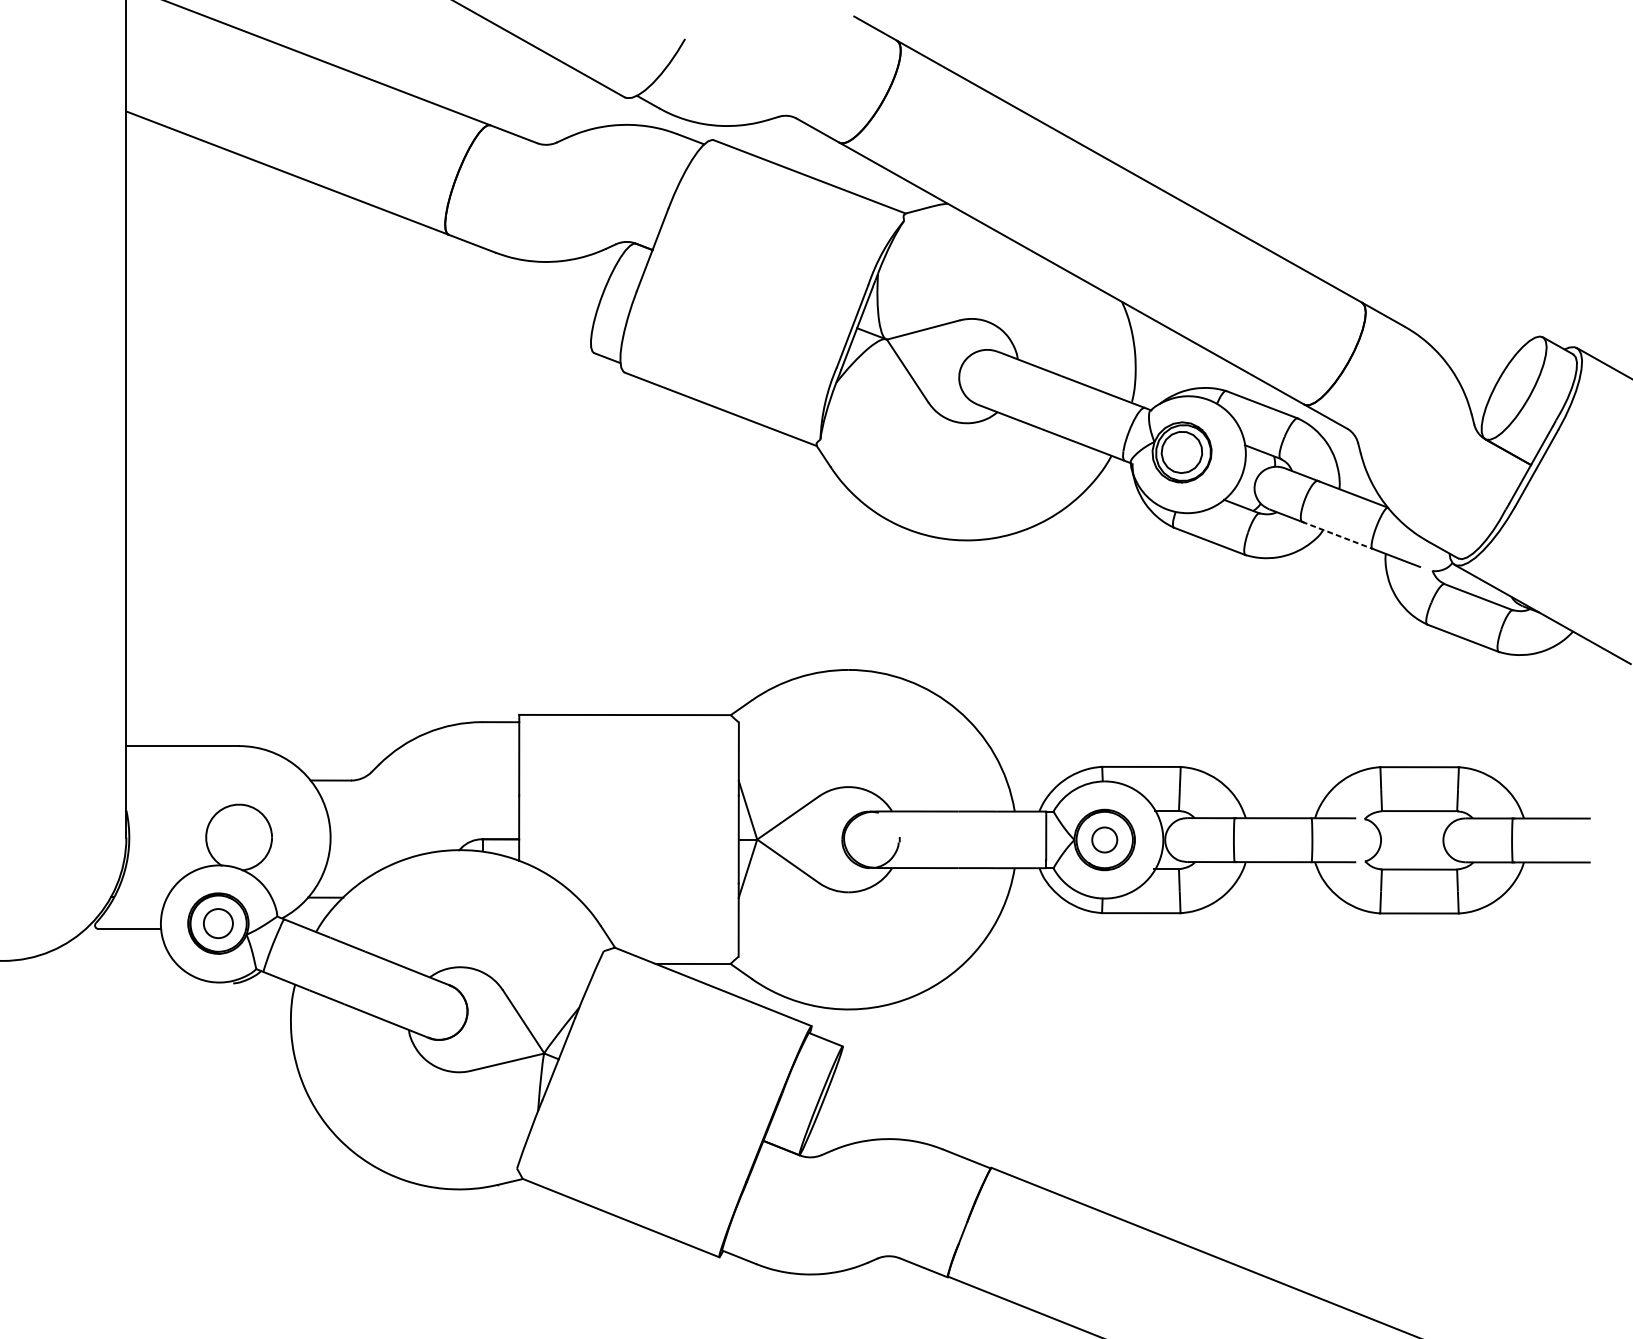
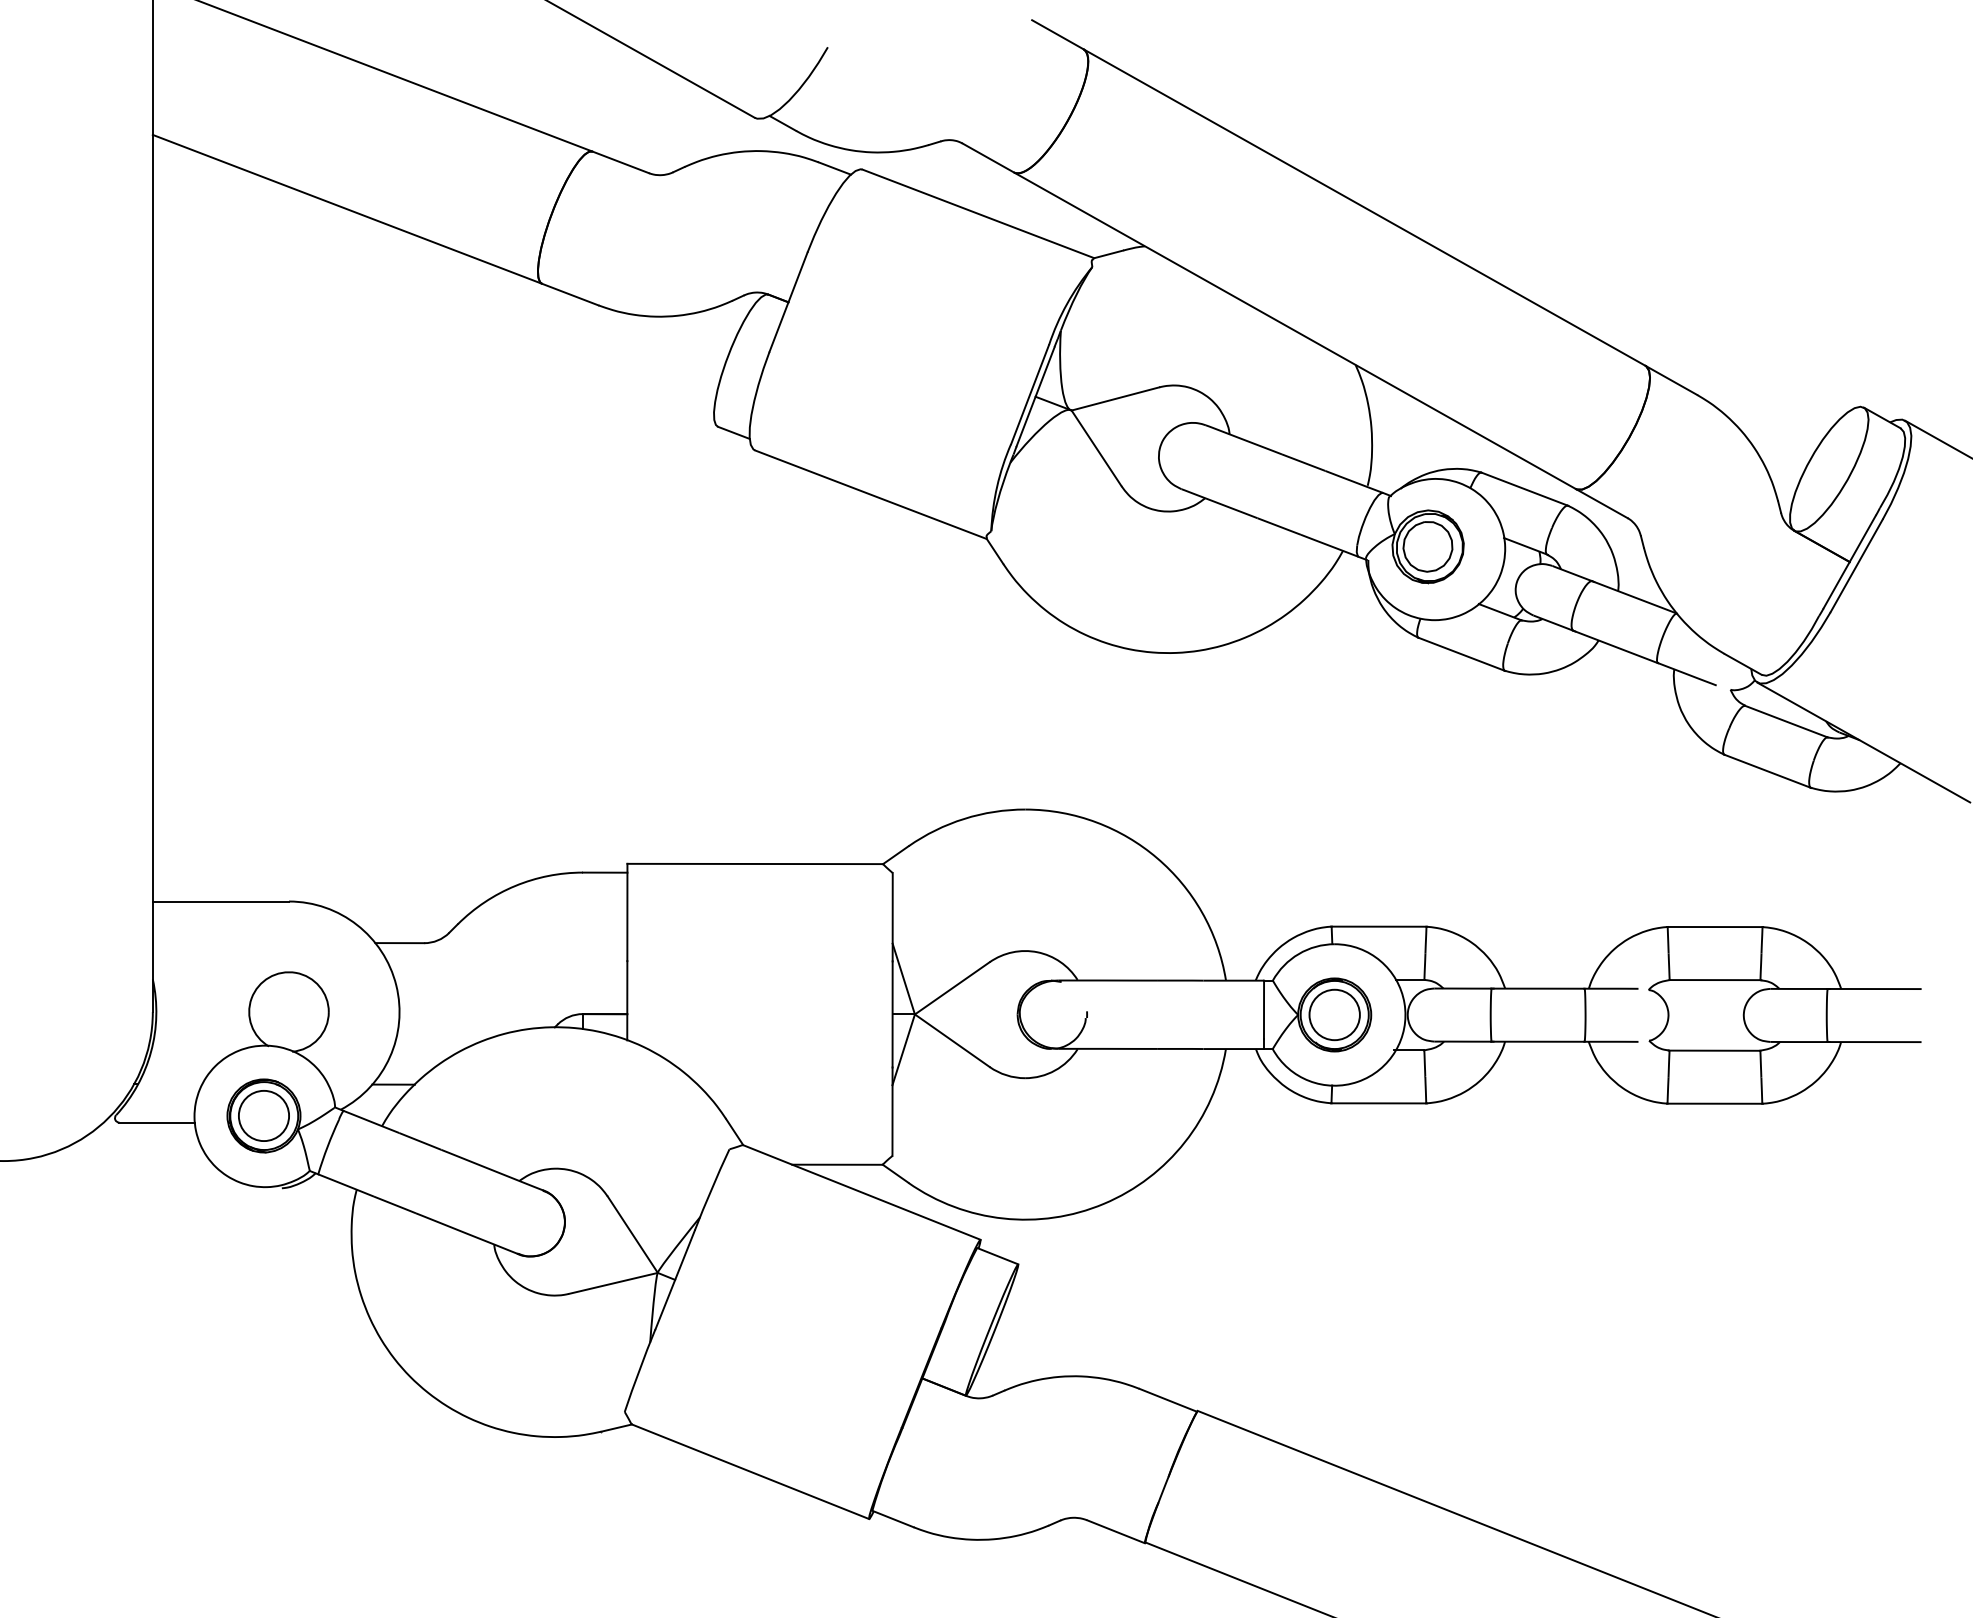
line: (1337, 534) -> (1615, 646), dashed -> solid
circle: (1104, 839) -> (1334, 1014), size x1.67
circle: (218, 923) -> (263, 1115), size x1.43

